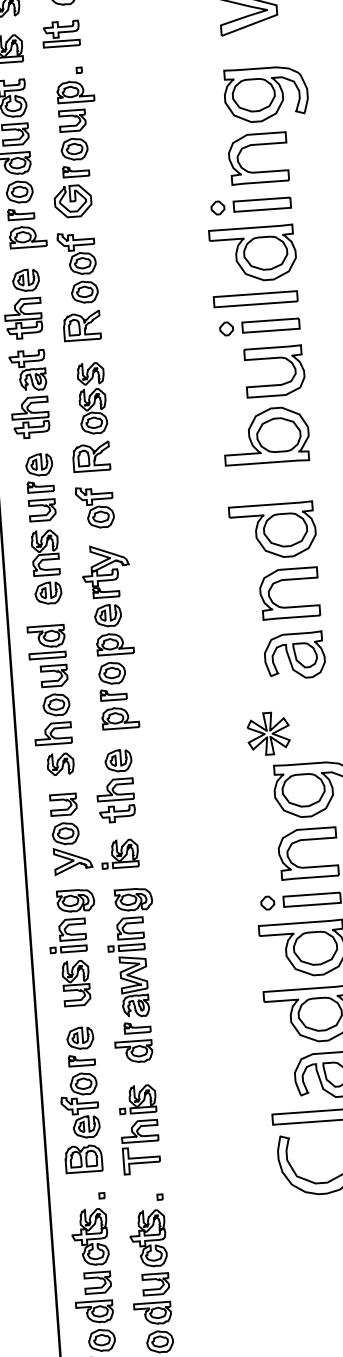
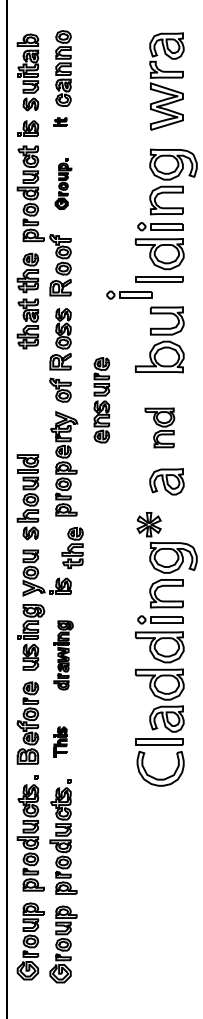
part: (60, 32) -> (60, 121), size x0.6
part: (74, 141) -> (63, 183), size x0.6
part: (259, 325) -> (129, 294), moved
part: (43, 529) -> (101, 400), moved
part: (274, 560) -> (159, 427), size x0.6
part: (114, 785) -> (72, 547), moved
part: (133, 975) -> (63, 655), size x0.7
part: (139, 1128) -> (60, 741), size x0.6

